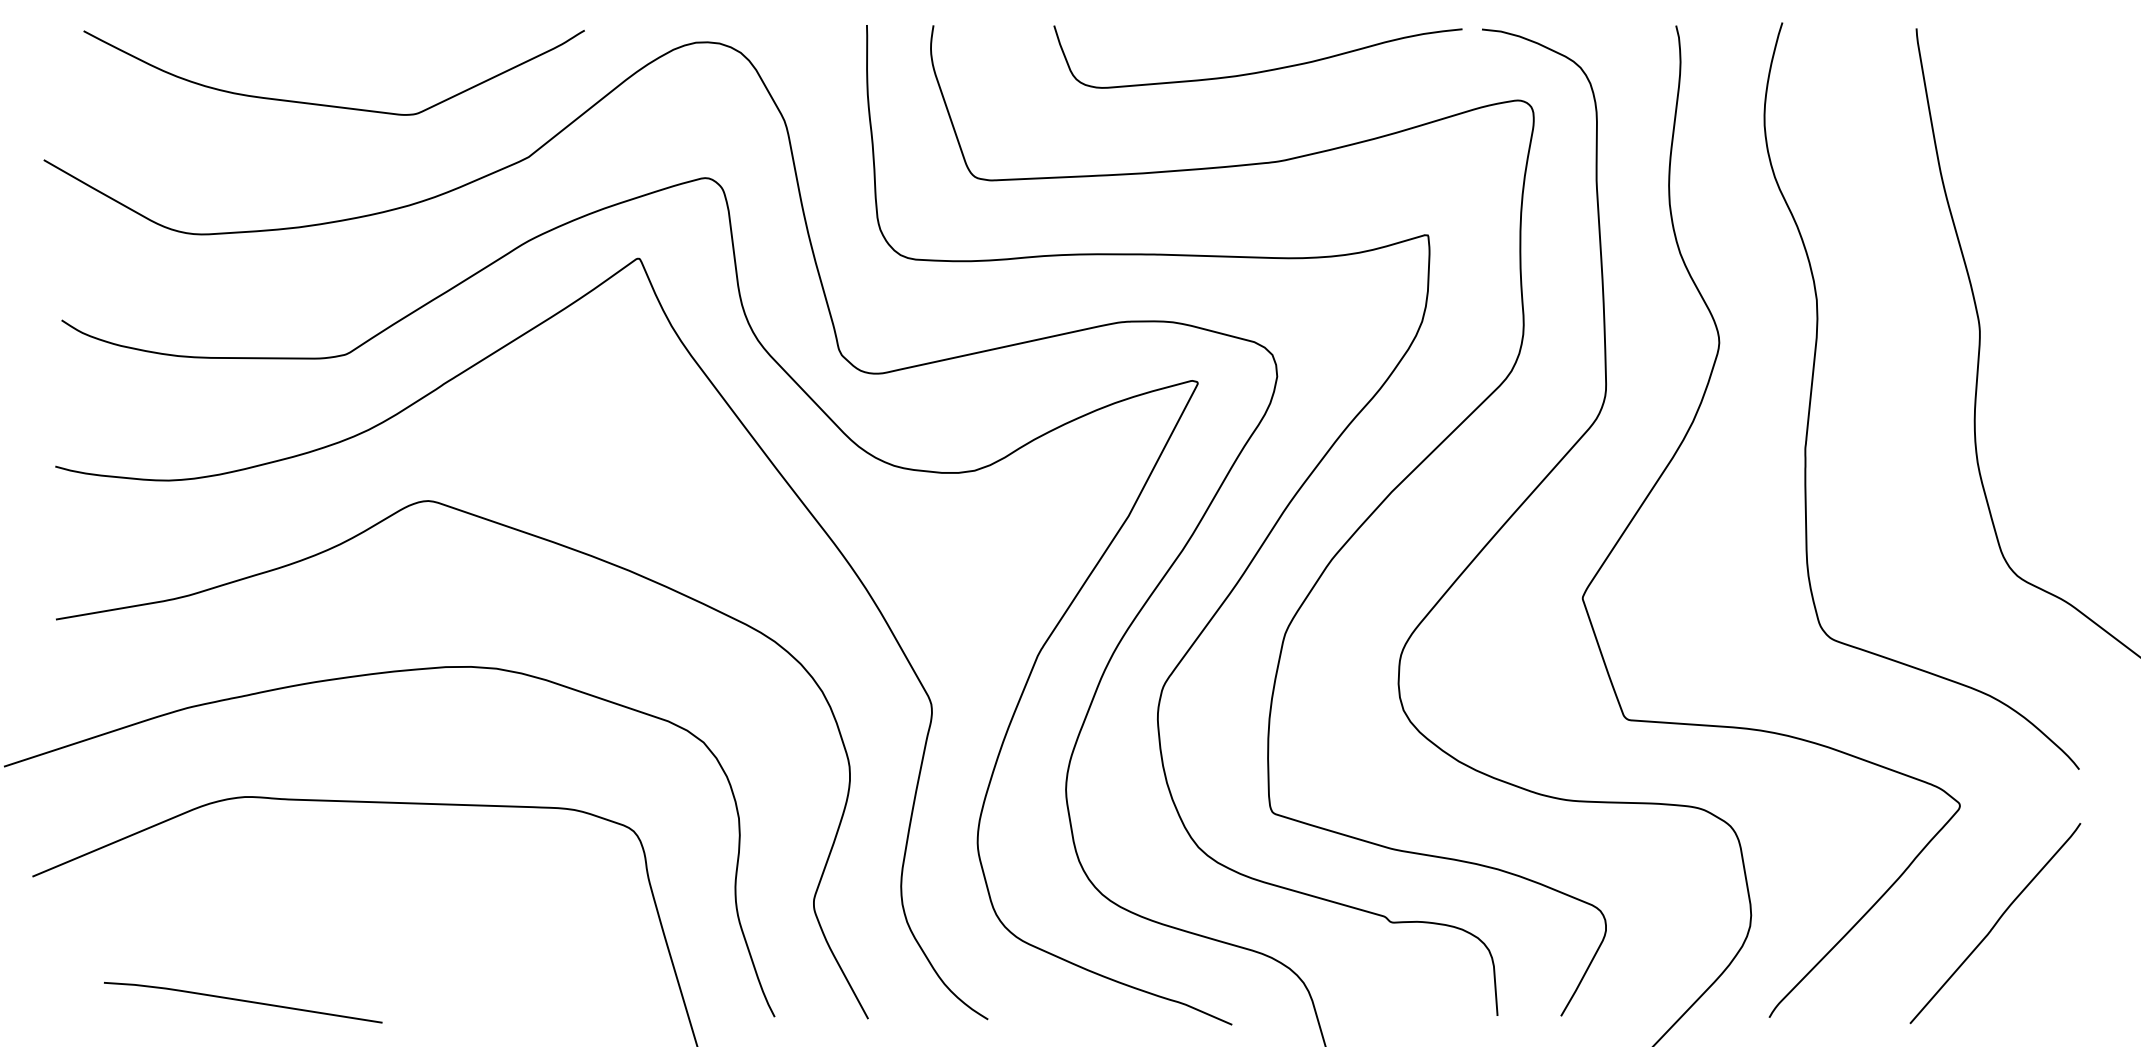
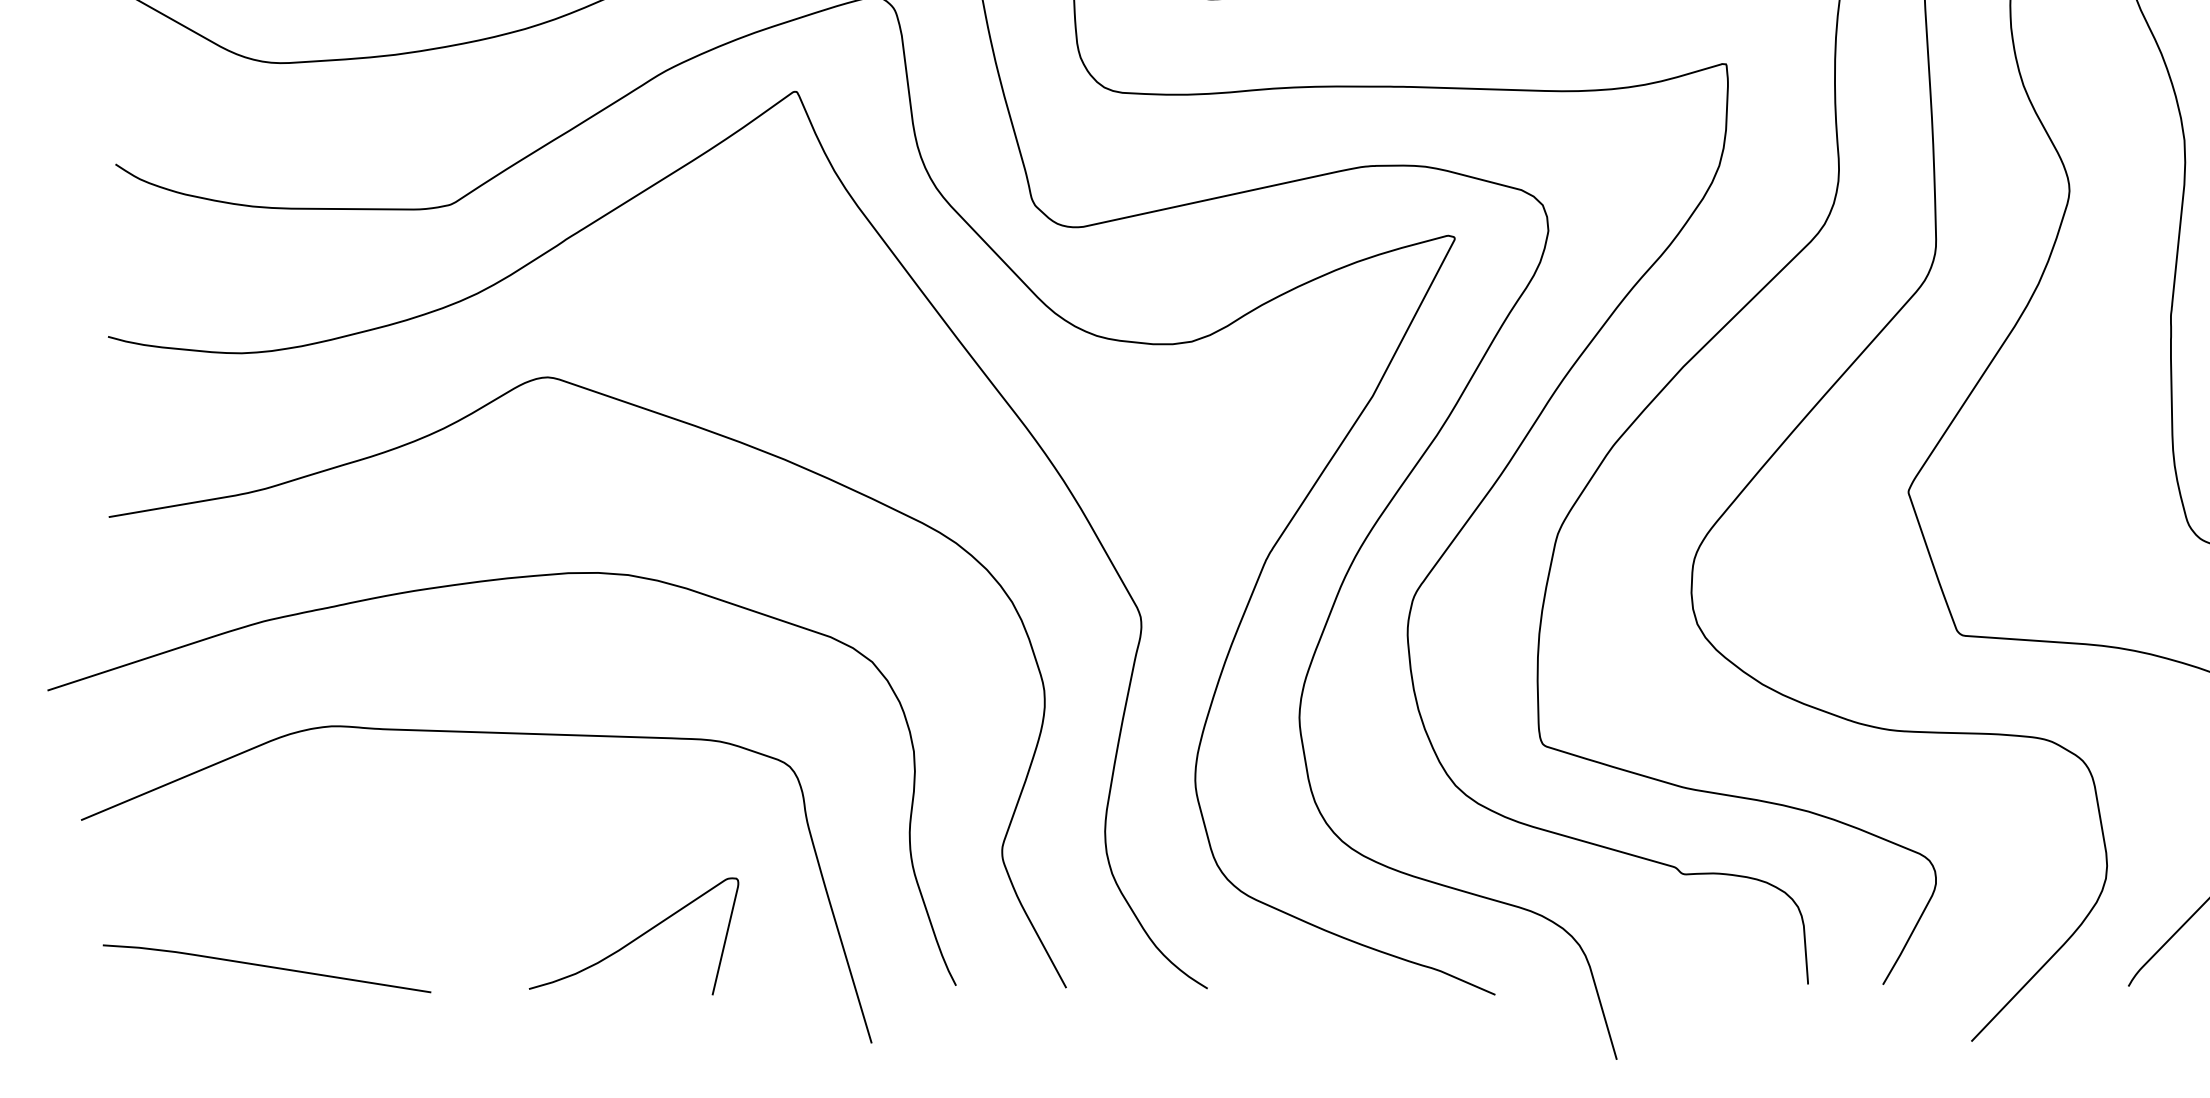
curve: (502, 976) -> (635, 937), added
curve: (243, 1001) -> (267, 967), moved

